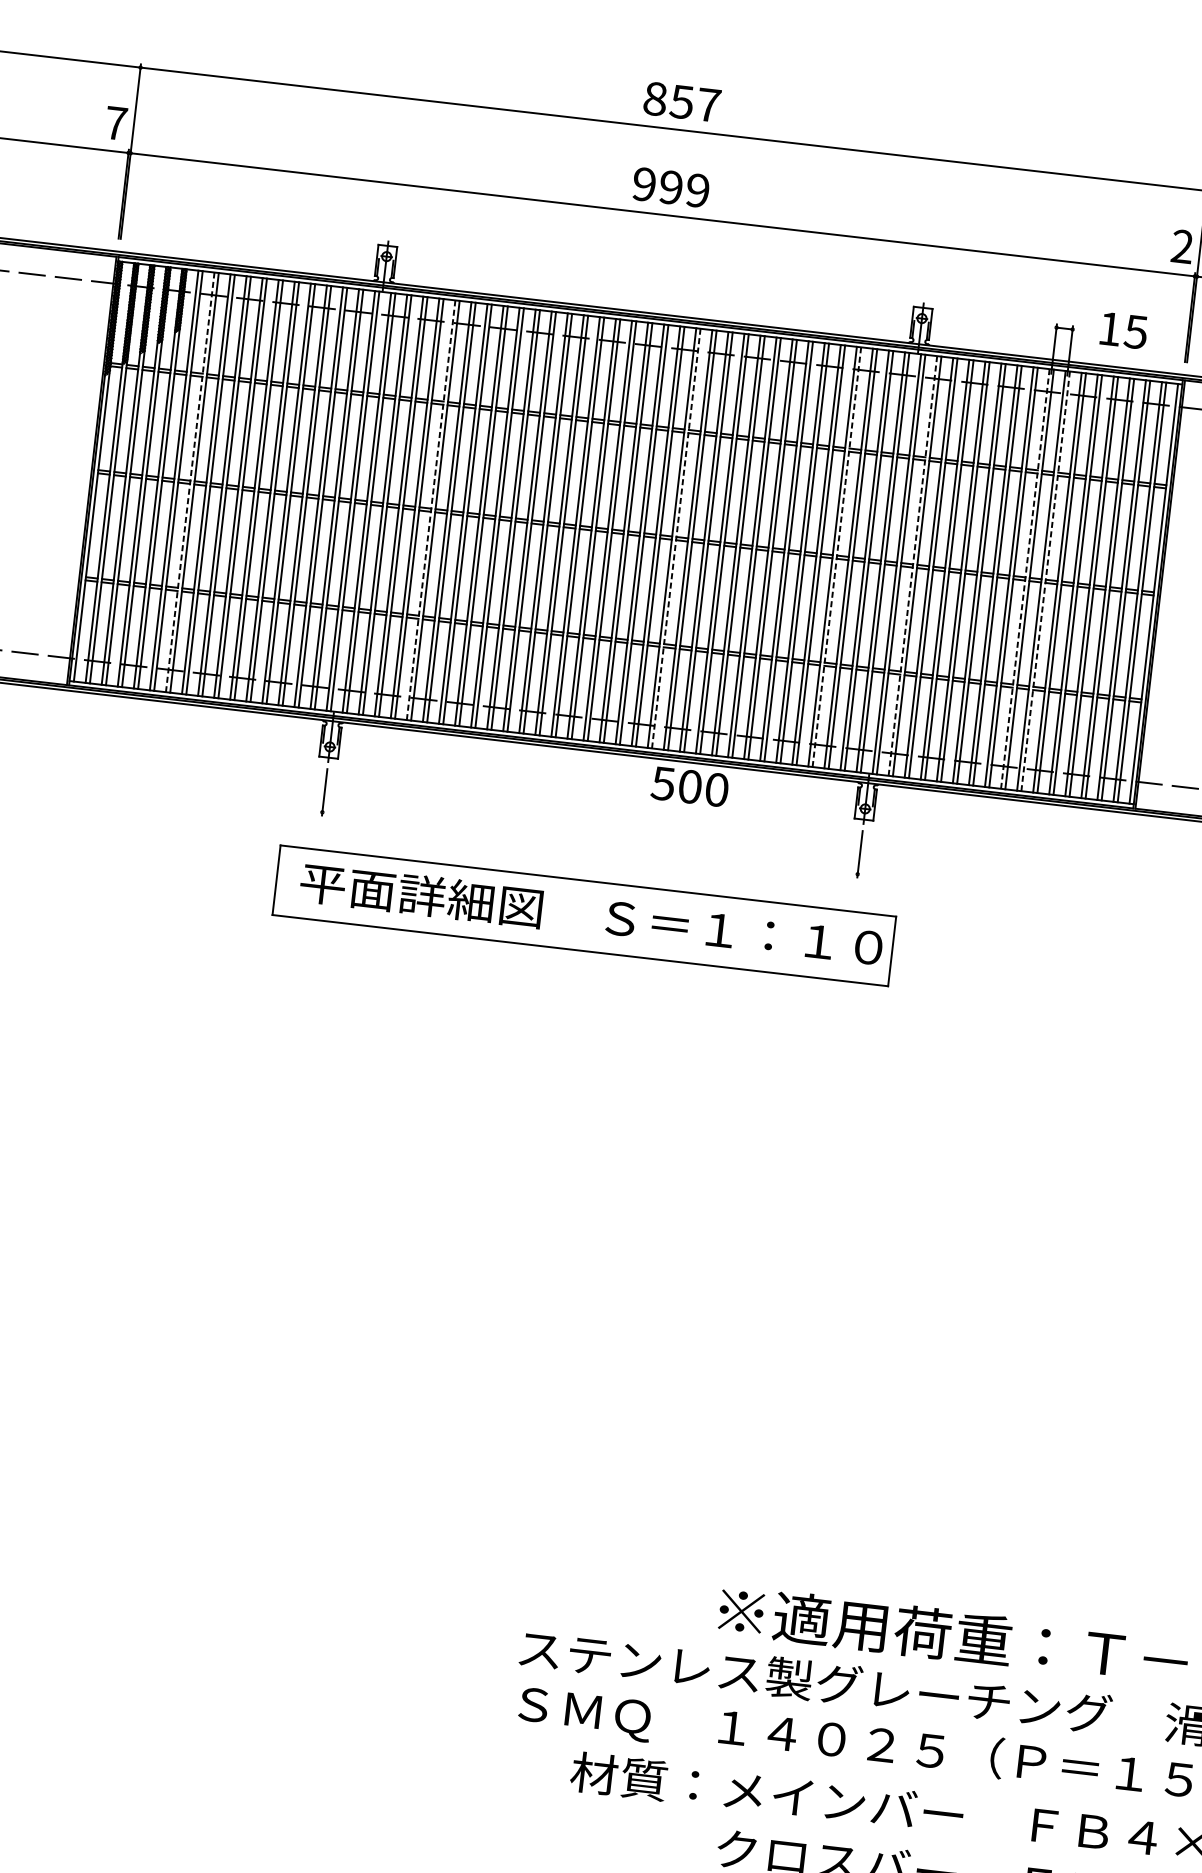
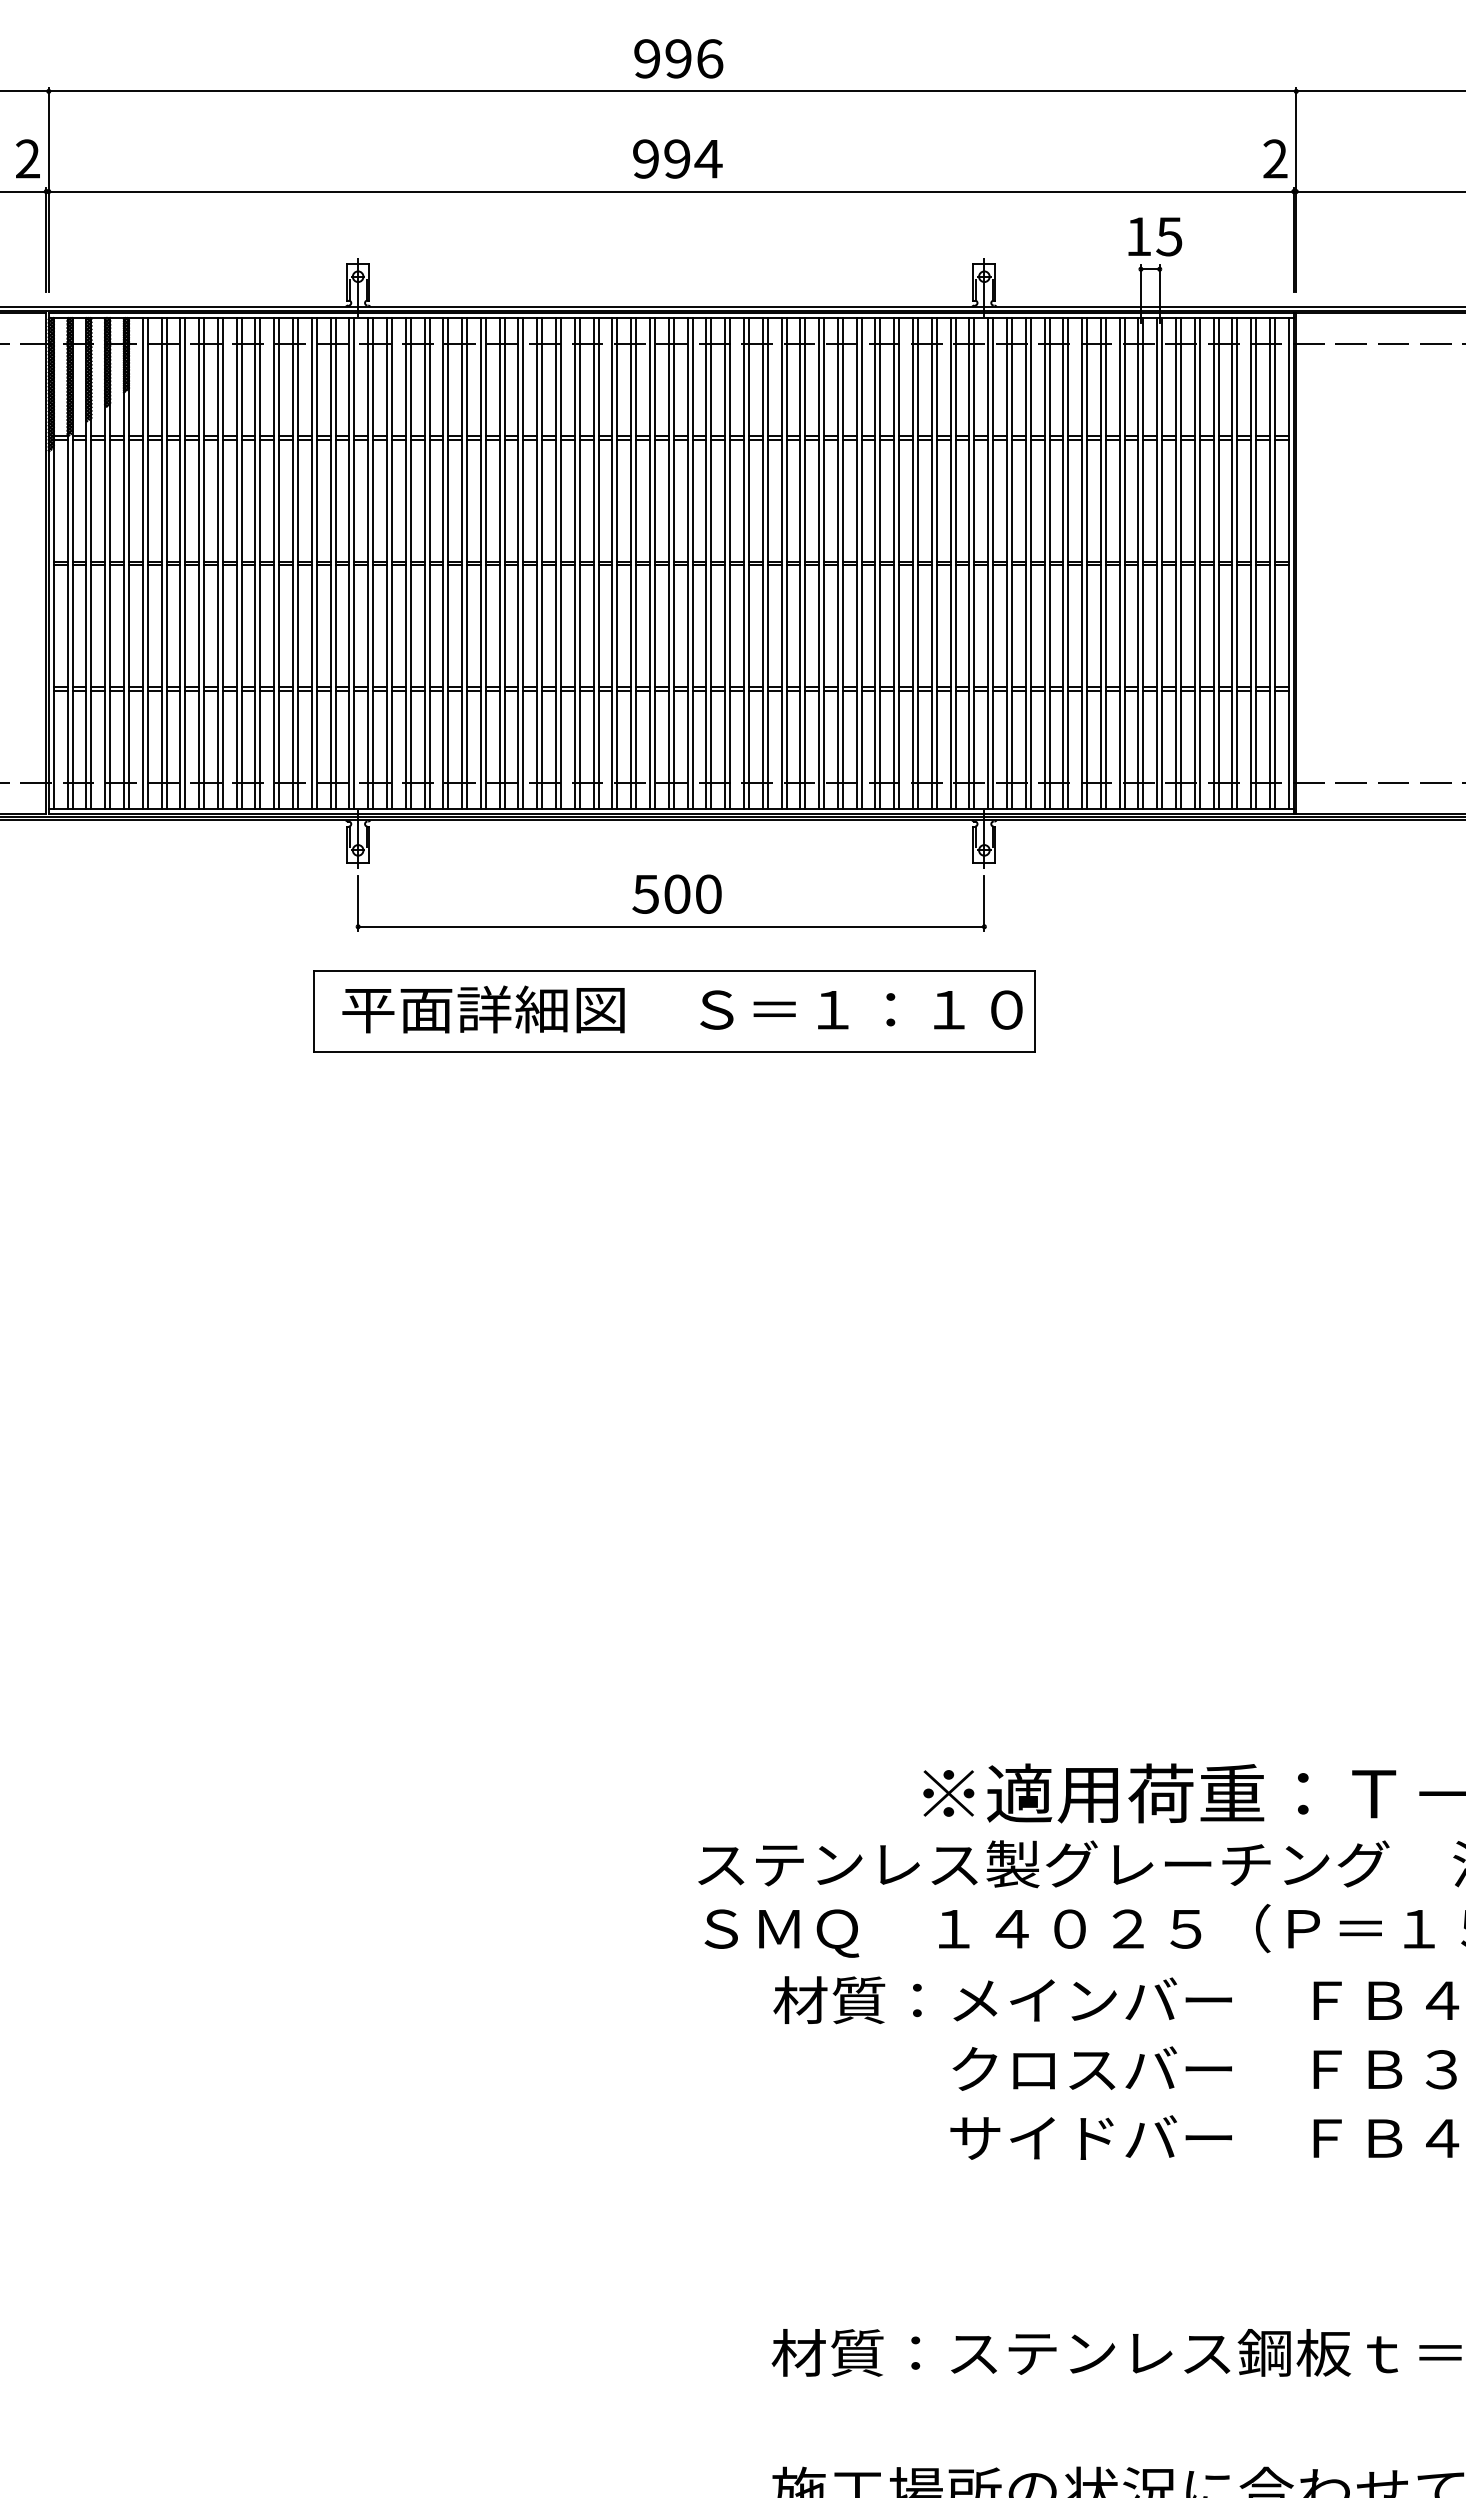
text: (682, 101) -> (678, 58), 857 -> 996
text: (116, 122) -> (28, 158), 7 -> 2
text: (697, 190) -> (708, 158), 999 -> 994
text: (1124, 330) -> (1155, 236), moved
line: (190, 482) -> (161, 563), dashed -> solid
line: (431, 510) -> (443, 563), dashed -> solid
line: (676, 538) -> (730, 563), dashed -> solid
line: (837, 557) -> (918, 563), dashed -> solid
line: (912, 565) -> (1006, 563), dashed -> solid
line: (1025, 578) -> (1138, 563), dashed -> solid
line: (1045, 581) -> (1162, 563), dashed -> solid
text: (689, 786) -> (676, 893), moved
line: (590, 843) -> (671, 926), added

